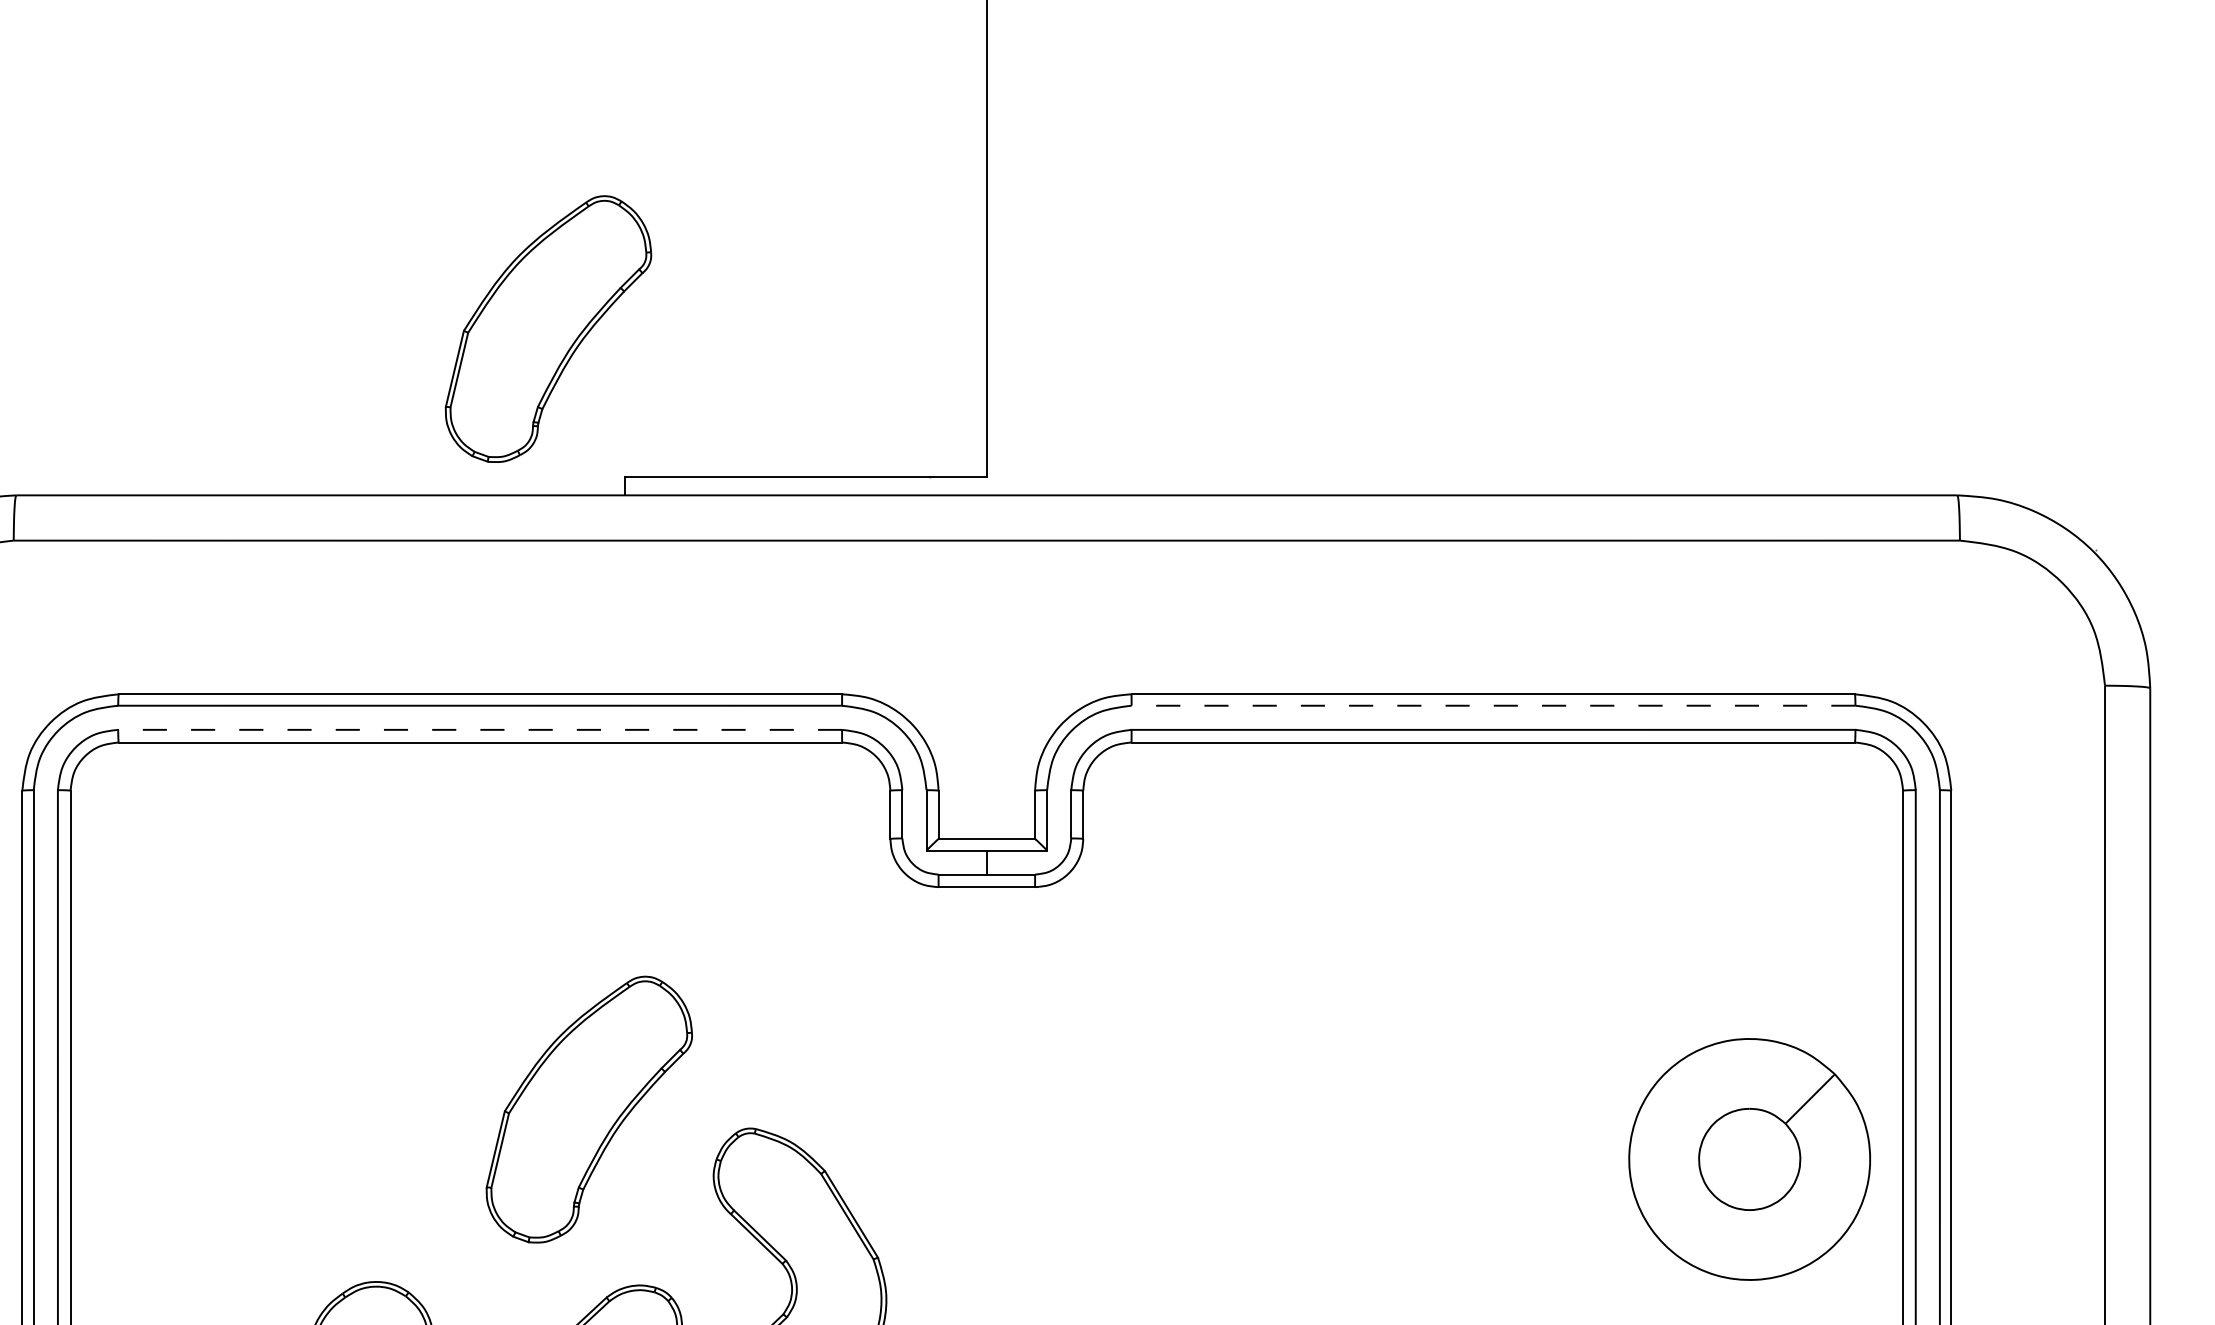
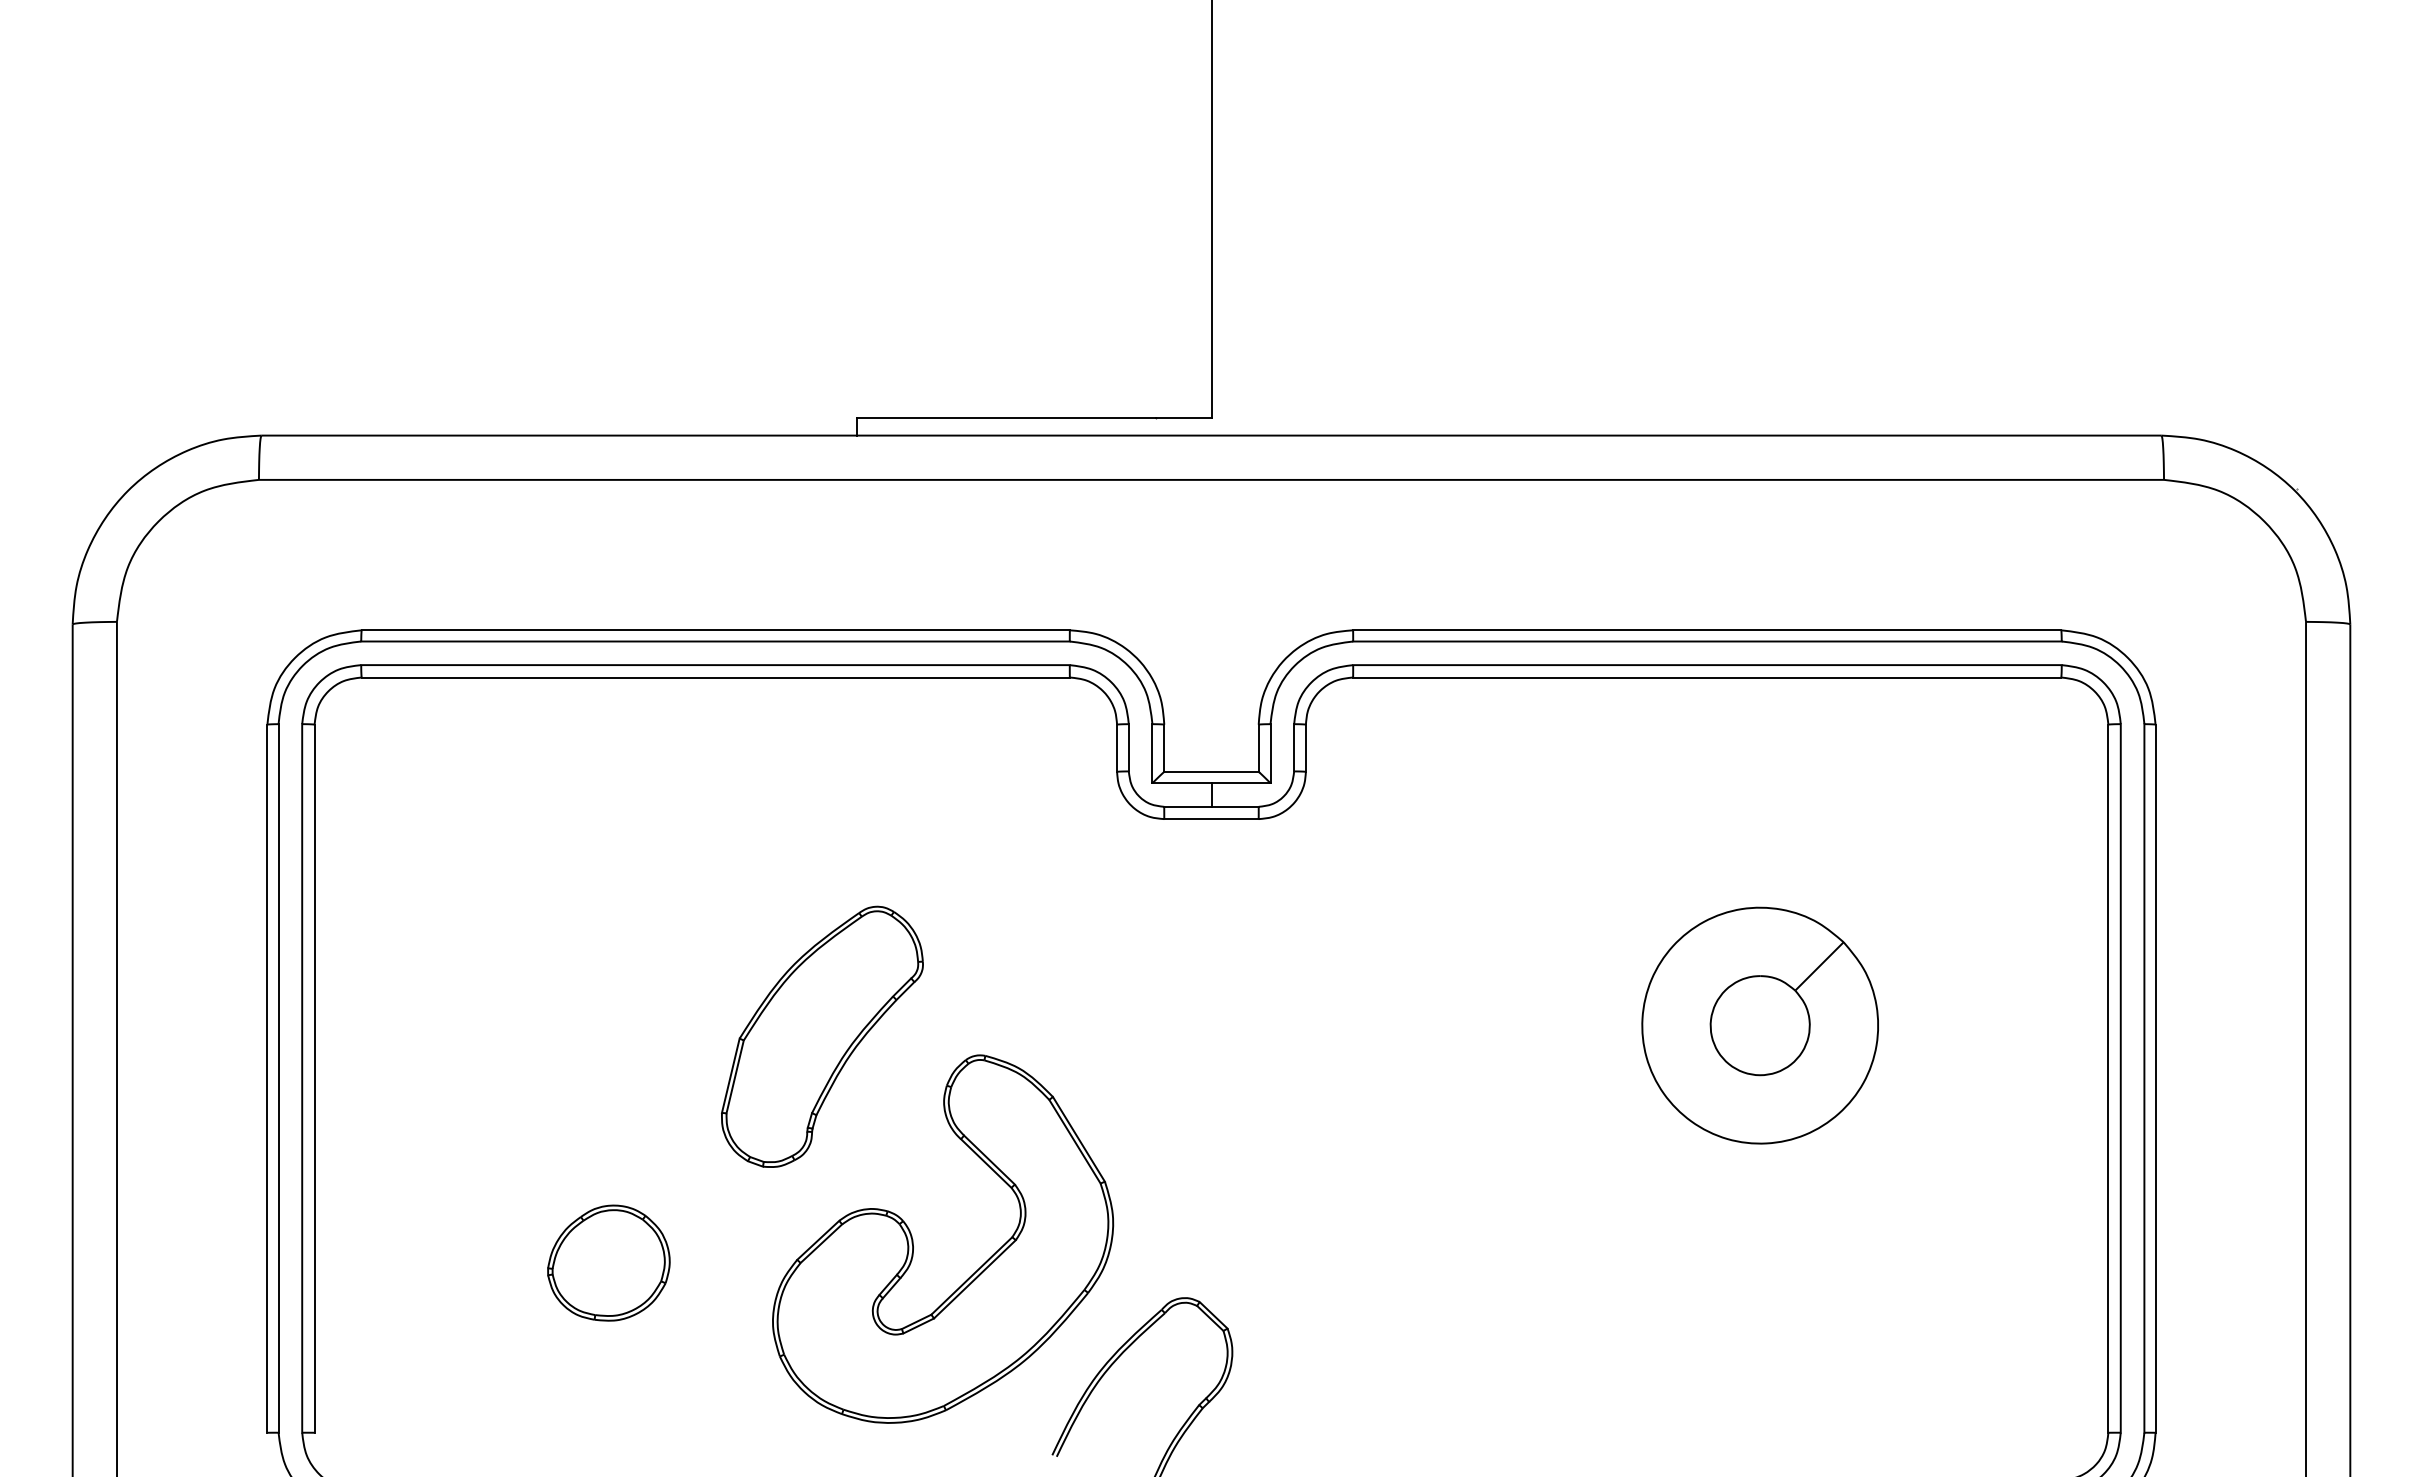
part: (548, 328) -> (782, 272), removed
line: (1492, 705) -> (1706, 641), dashed -> solid
line: (480, 730) -> (715, 665), dashed -> solid
part: (1748, 1159) -> (1759, 1025), moved

